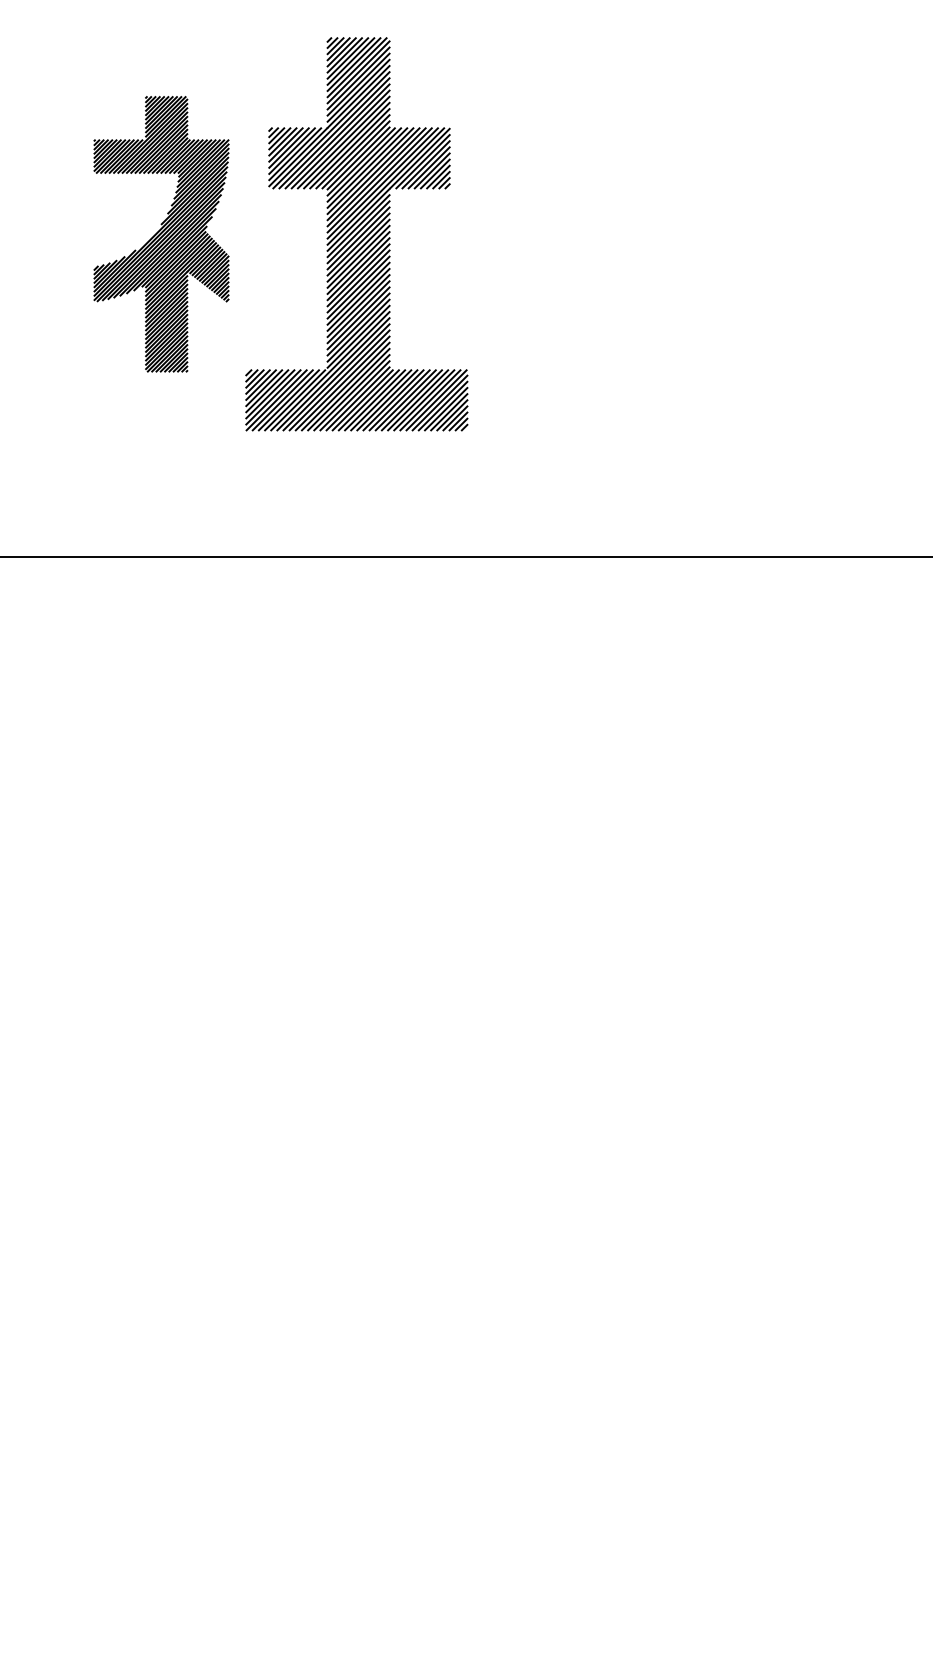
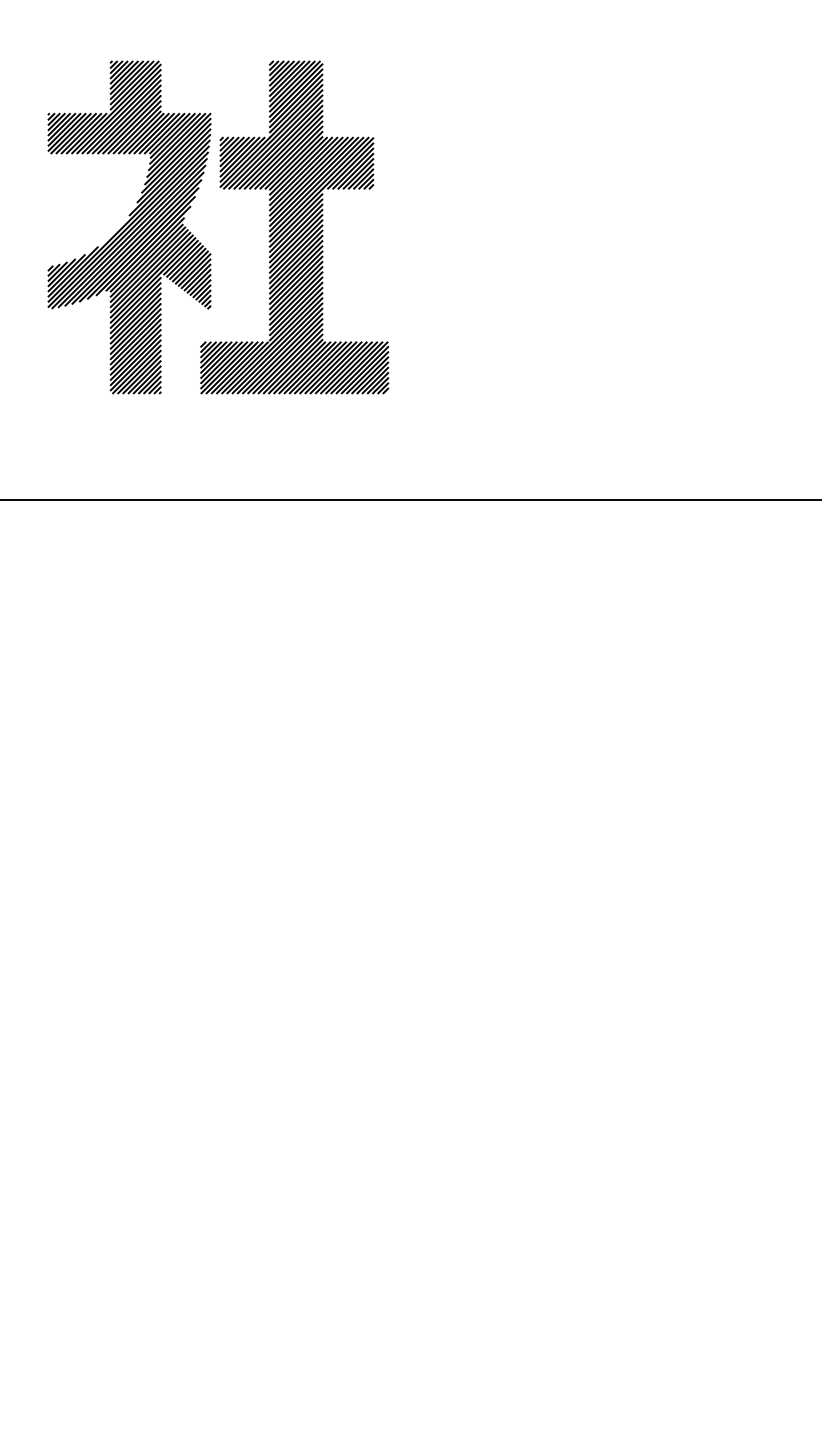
part: (161, 234) -> (129, 227), size x1.43

